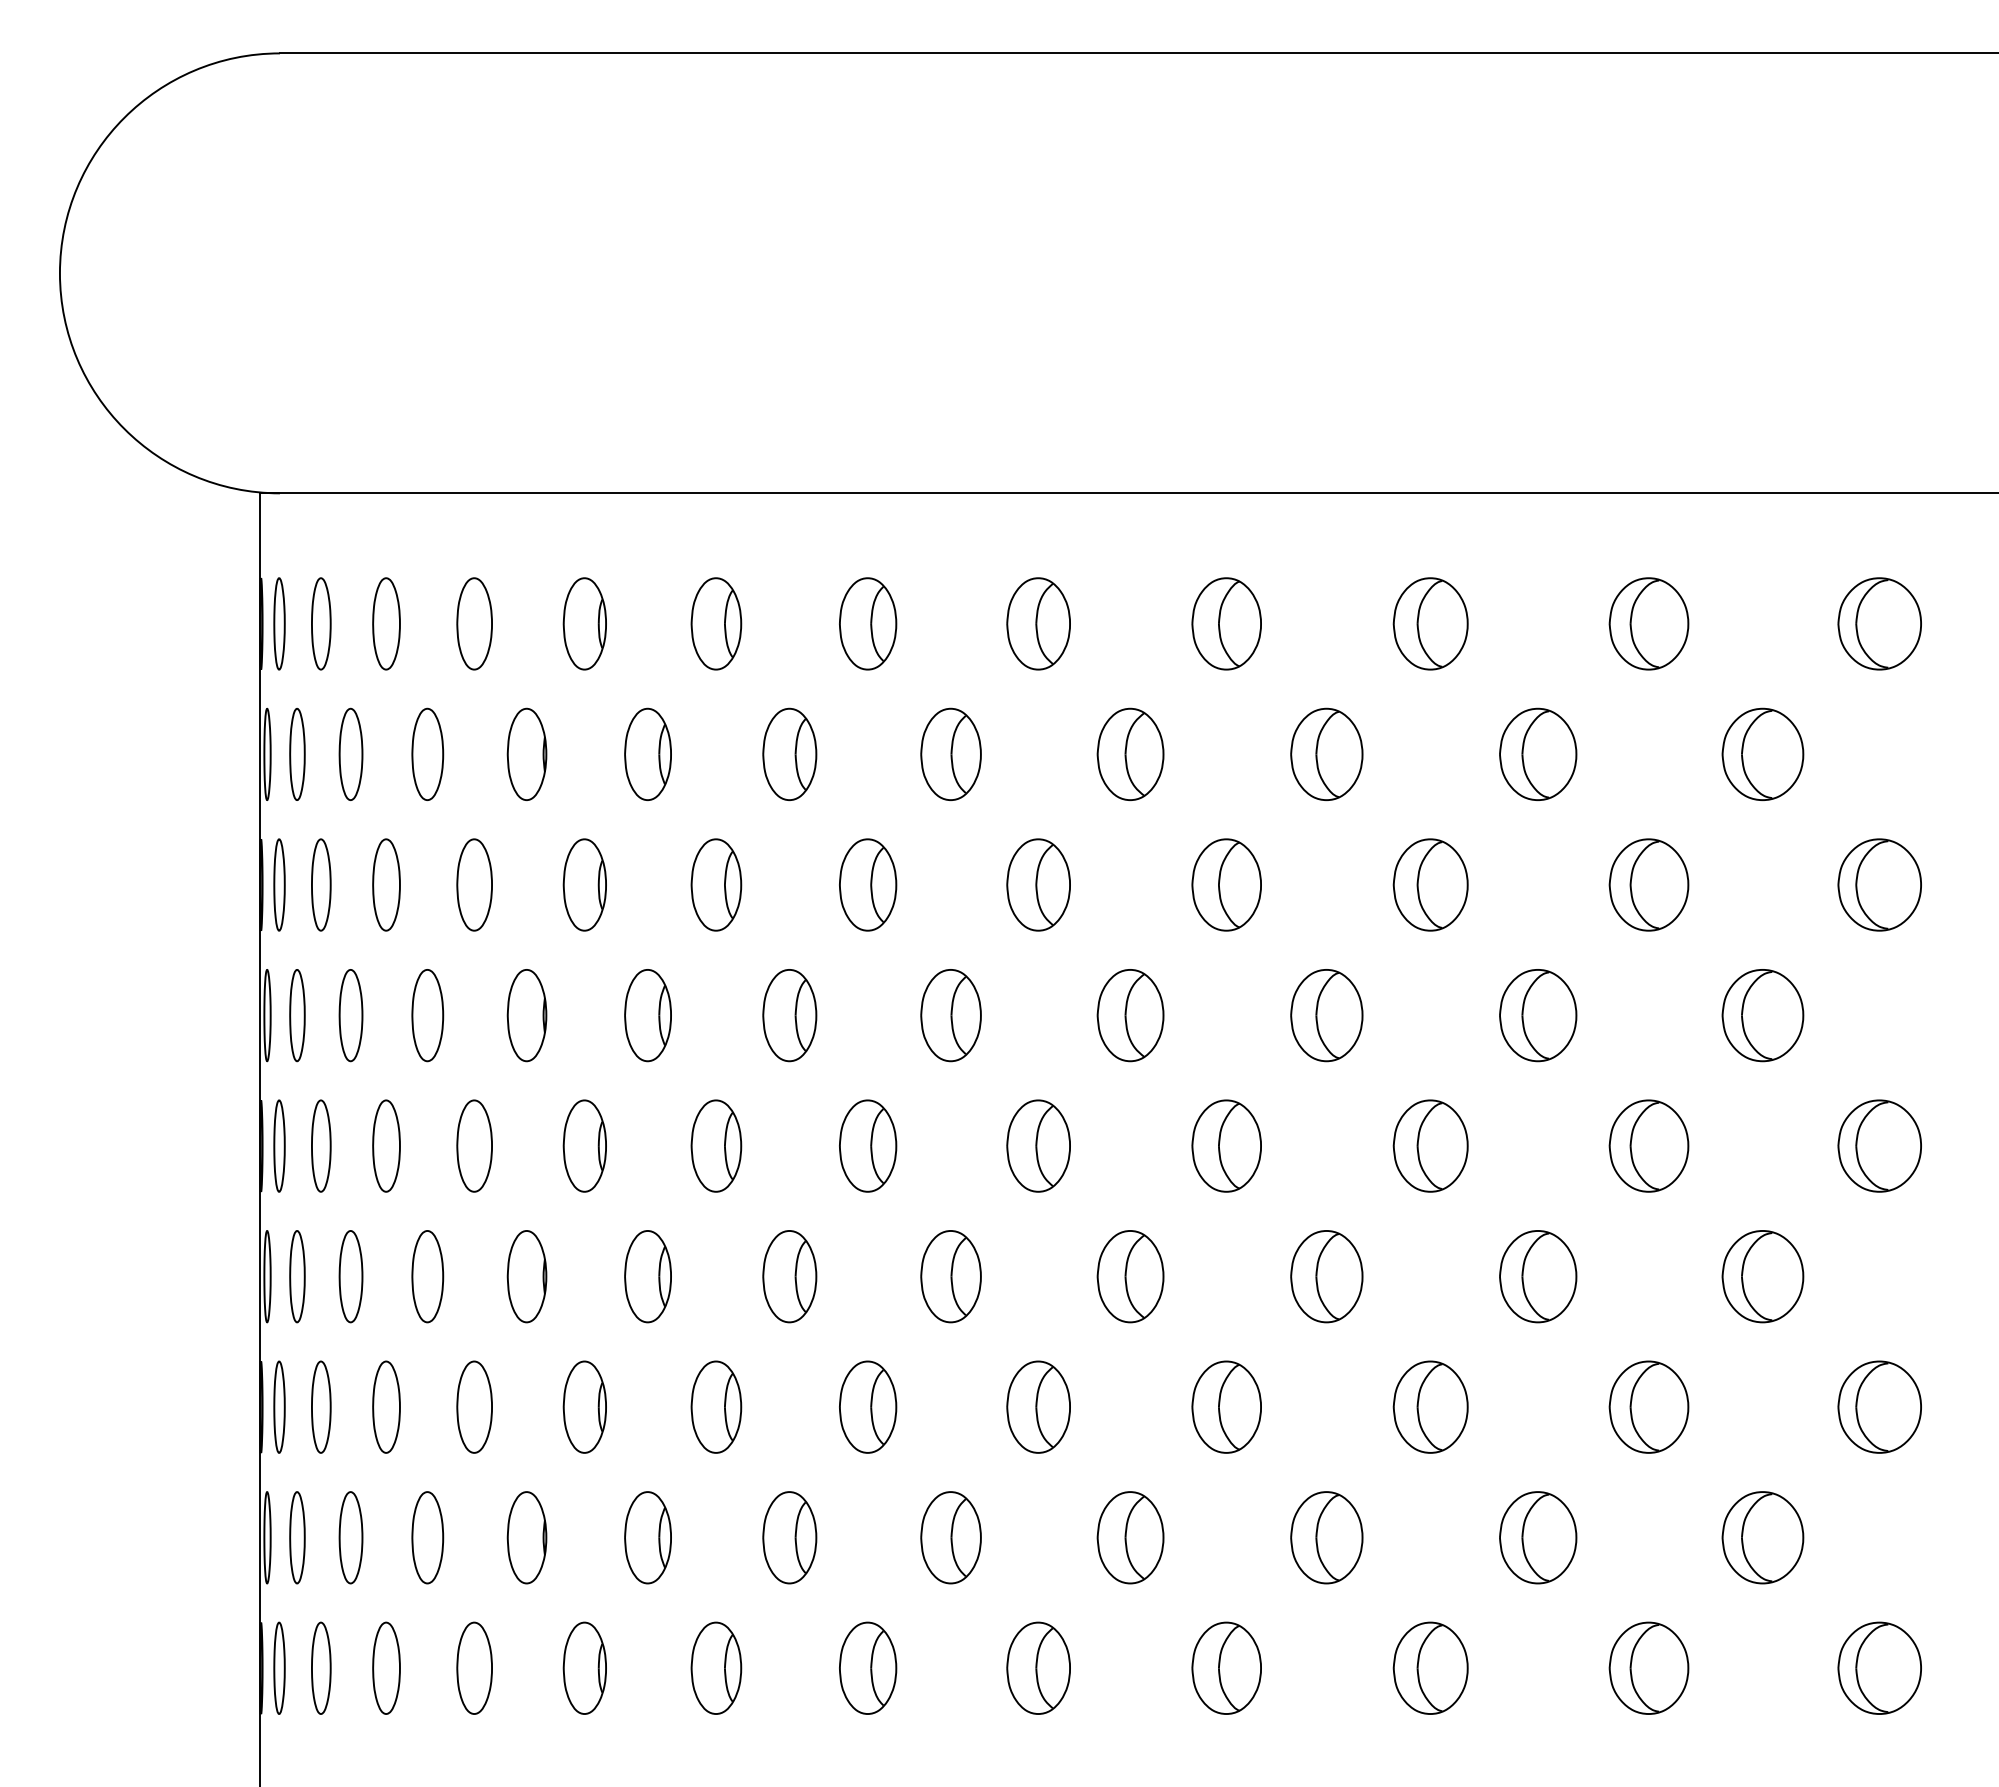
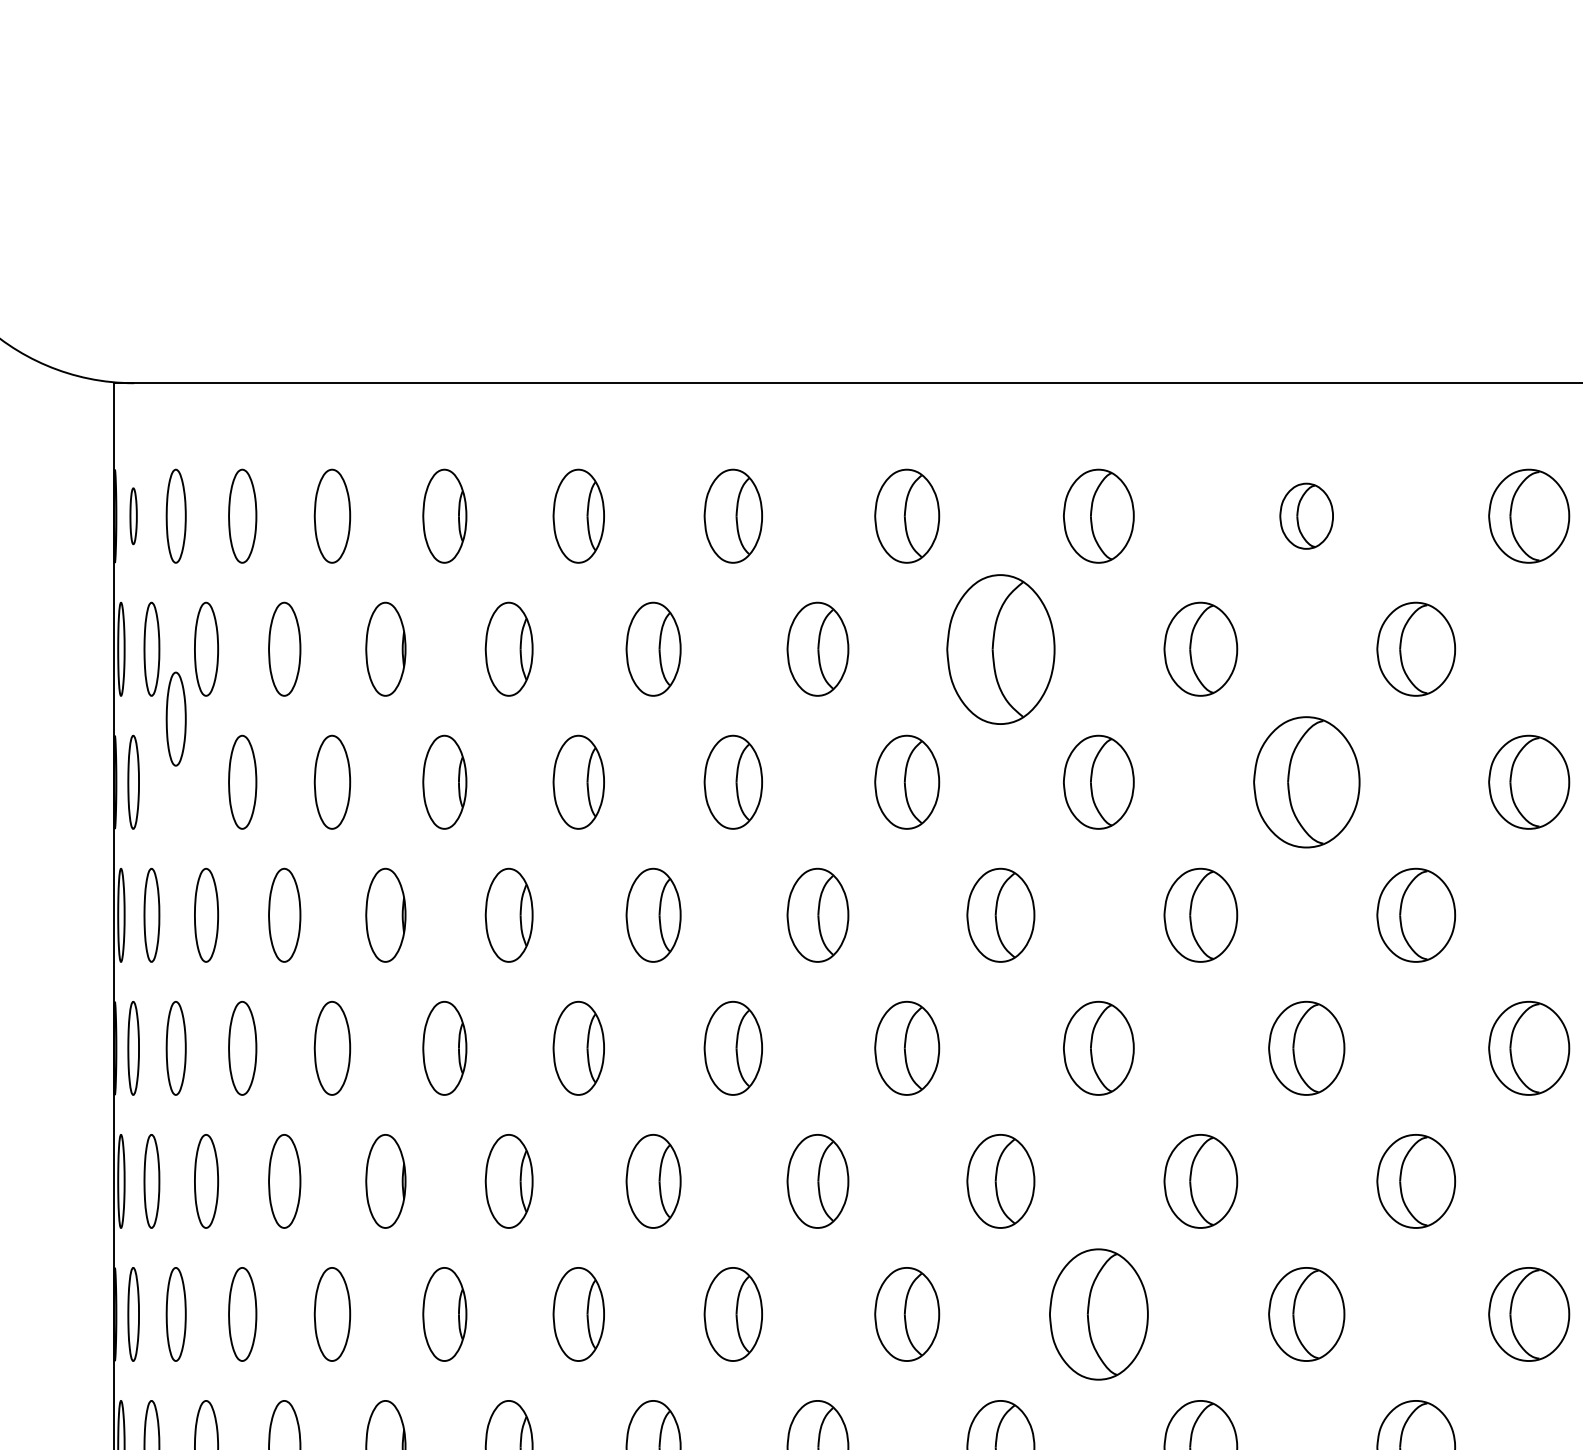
part: (279, 623) -> (133, 515), size x0.6
part: (1430, 623) -> (1306, 515), size x0.7
part: (1130, 753) -> (1000, 648), size x1.6
part: (321, 884) -> (176, 718), moved
part: (1430, 884) -> (1306, 781), size x1.4
part: (1226, 1406) -> (1098, 1313), size x1.4

